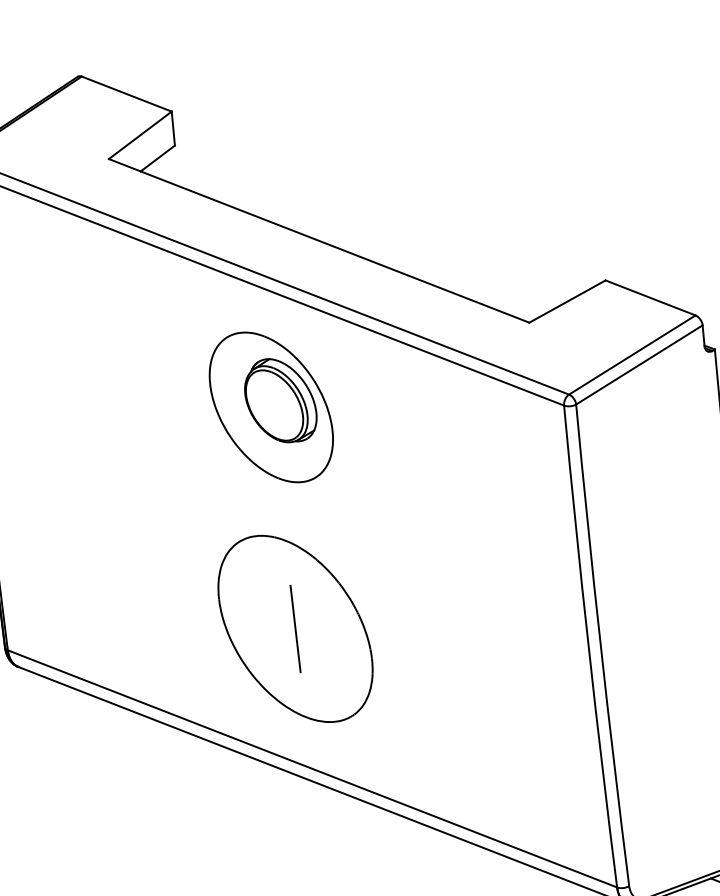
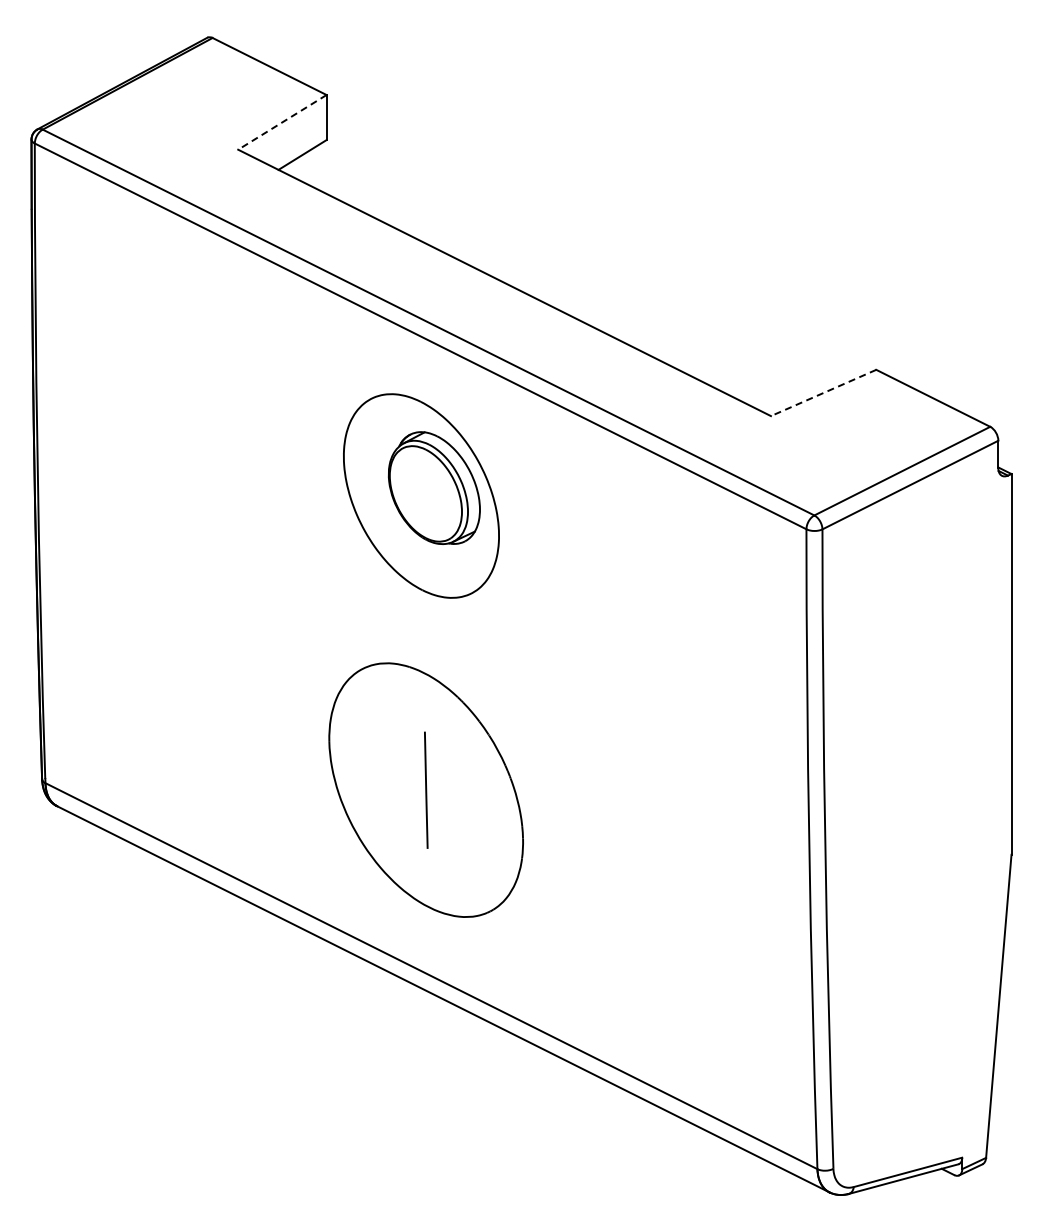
line: (140, 135) -> (282, 122), solid -> dashed
line: (567, 301) -> (823, 392), solid -> dashed

